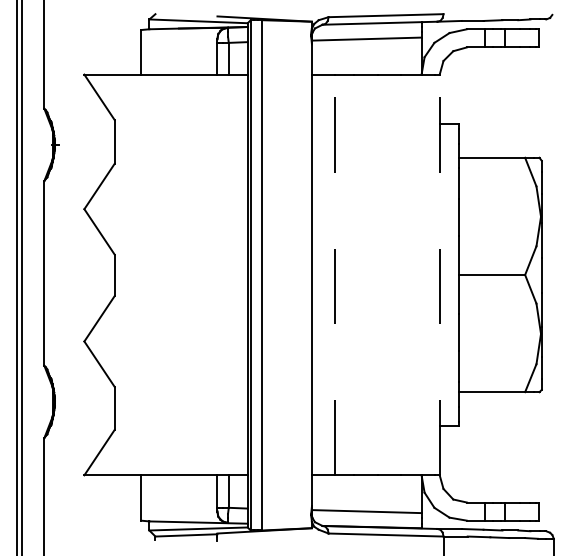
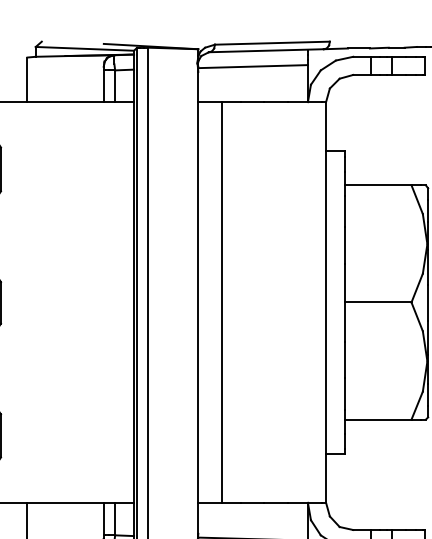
line: (335, 274) -> (221, 302), dashed -> solid
line: (439, 274) -> (325, 302), dashed -> solid

